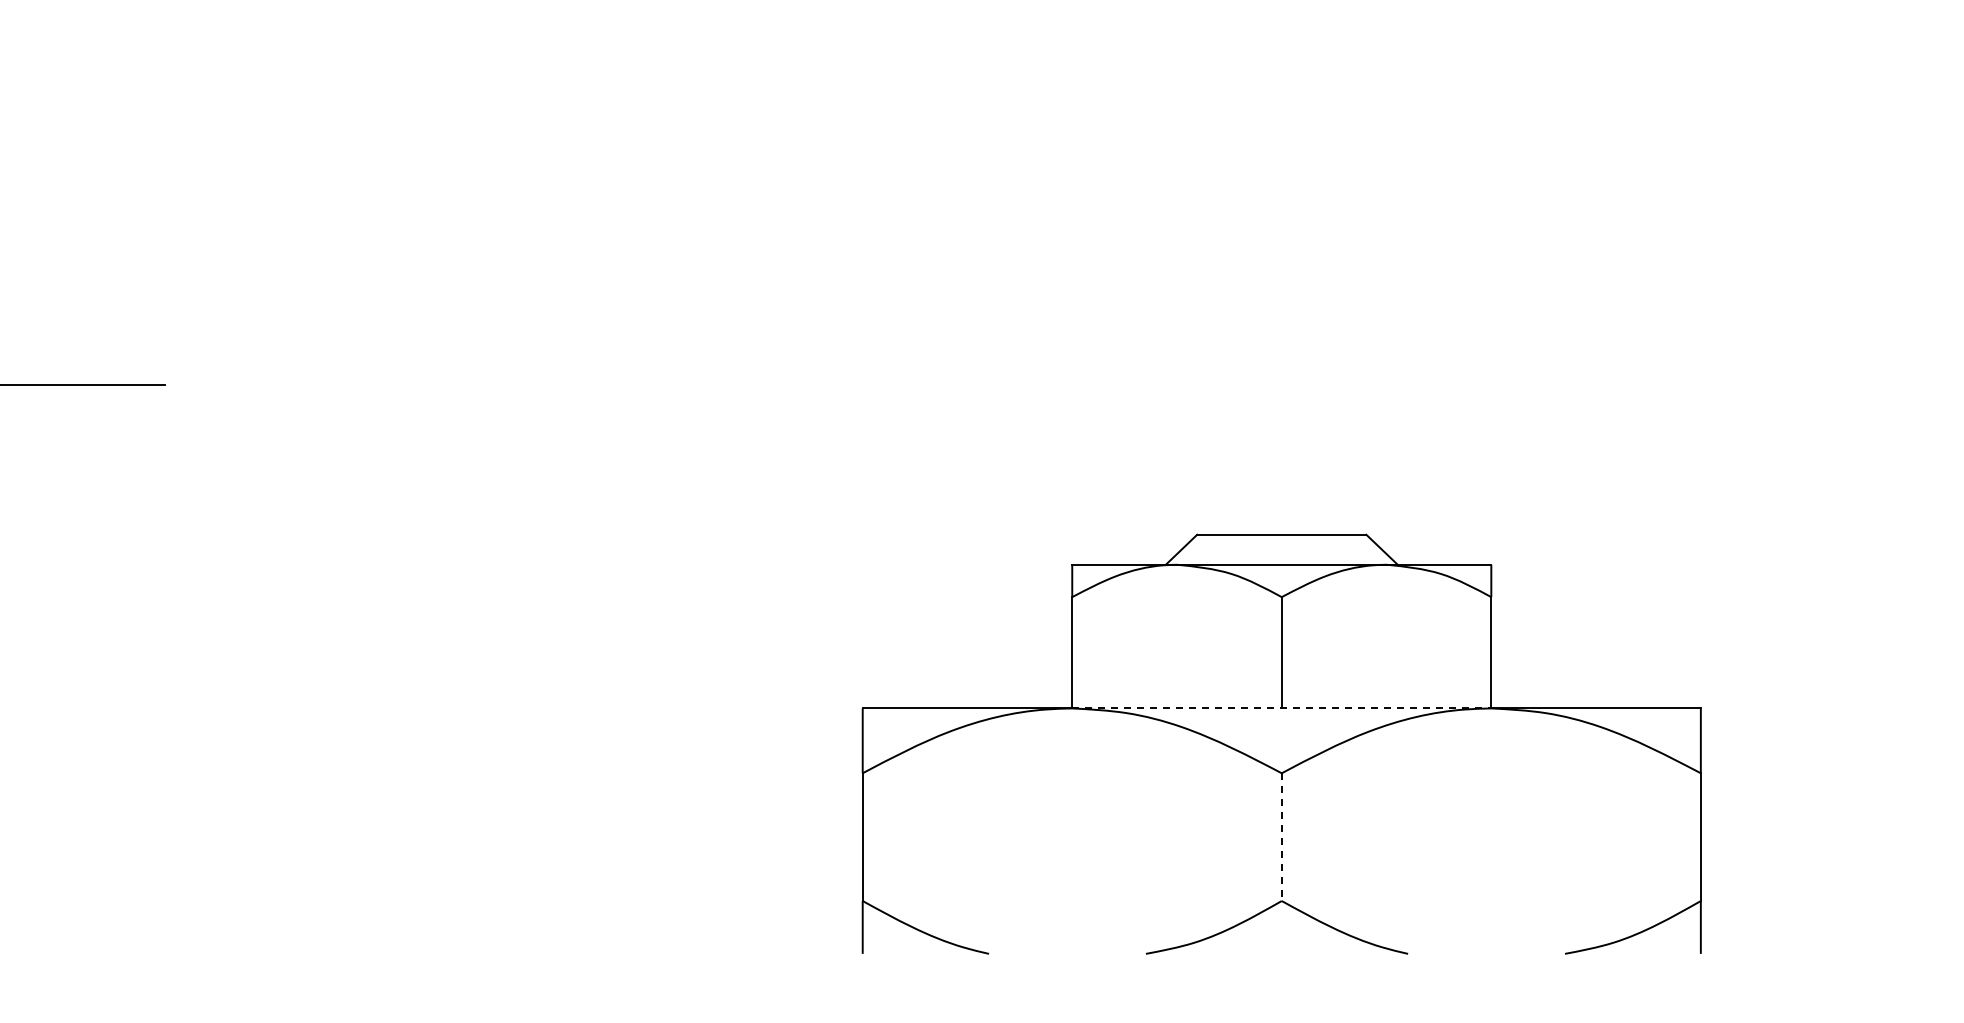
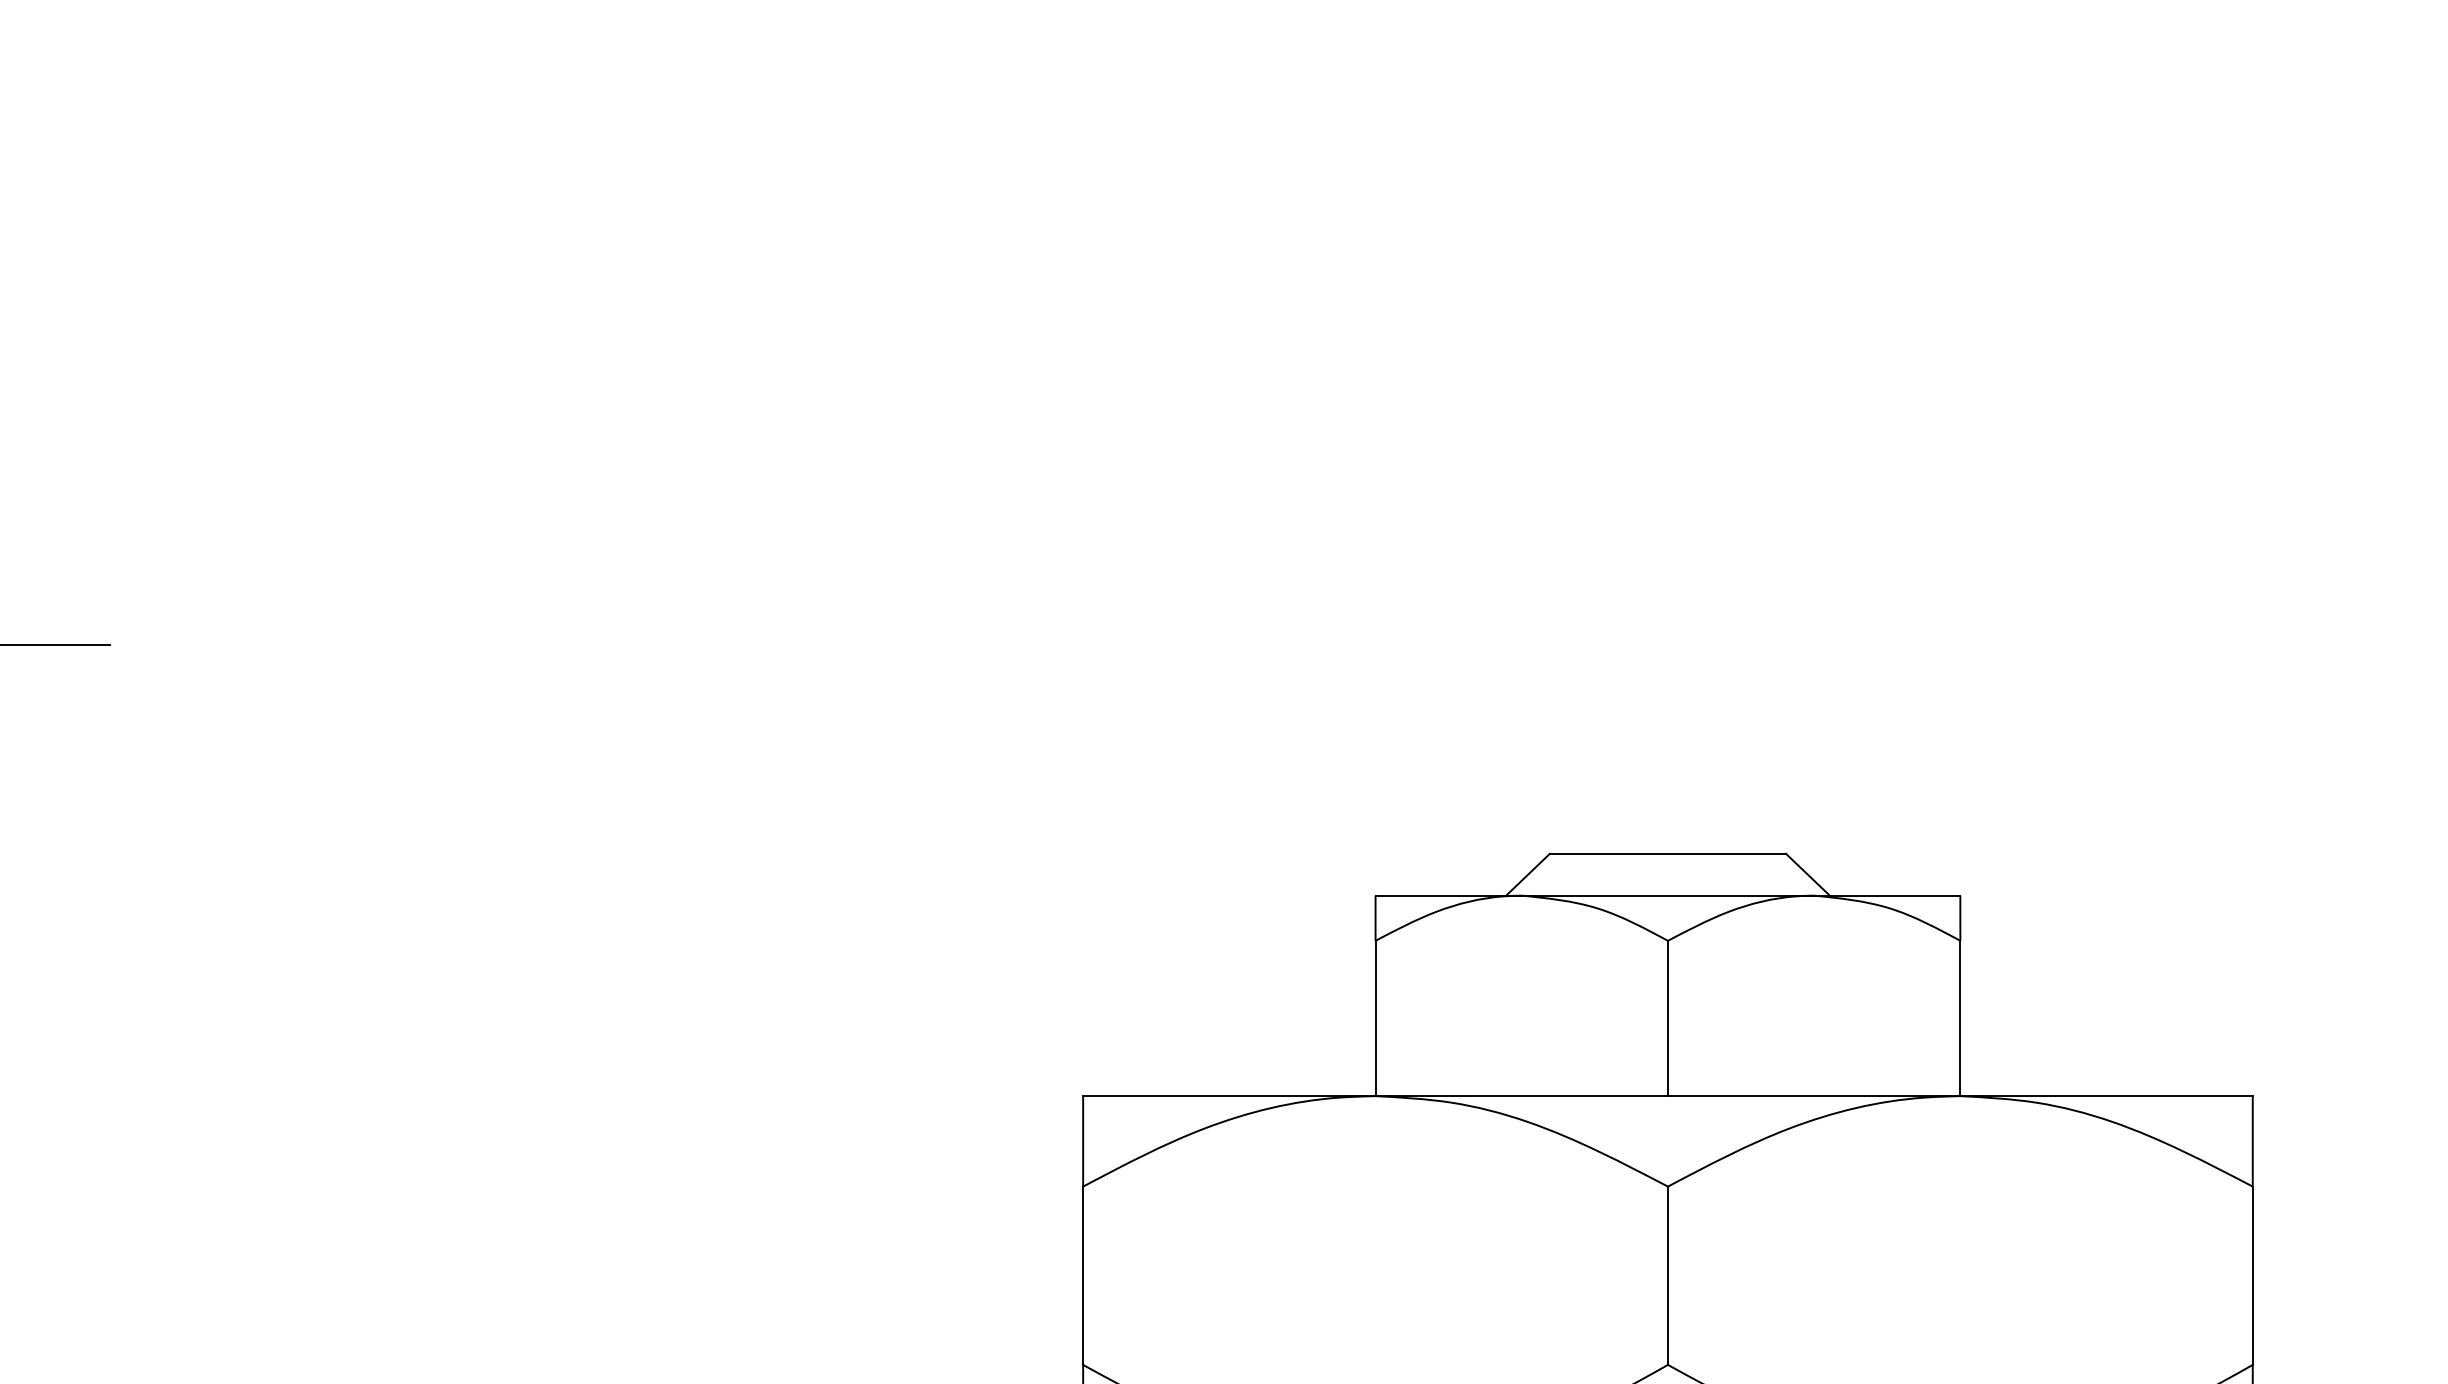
line: (1281, 708) -> (1667, 1096), dashed -> solid
line: (1281, 837) -> (1667, 1276), dashed -> solid

